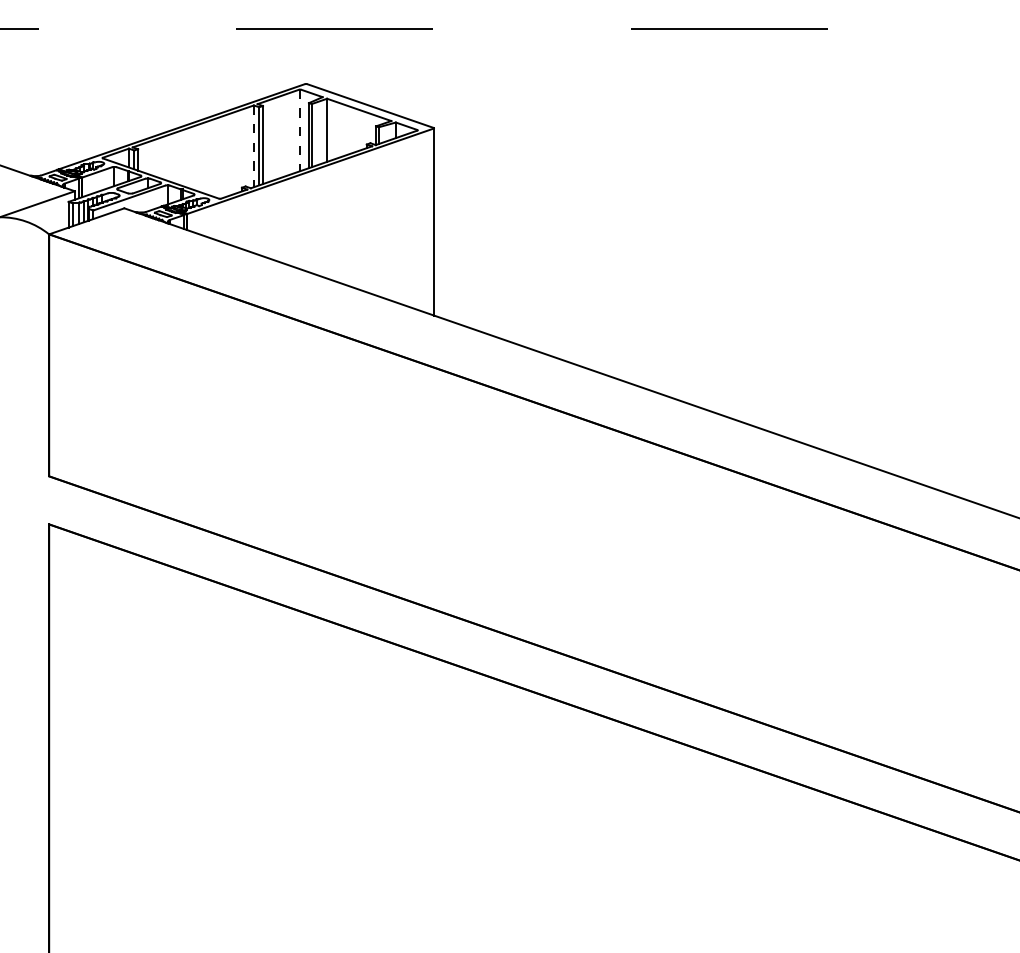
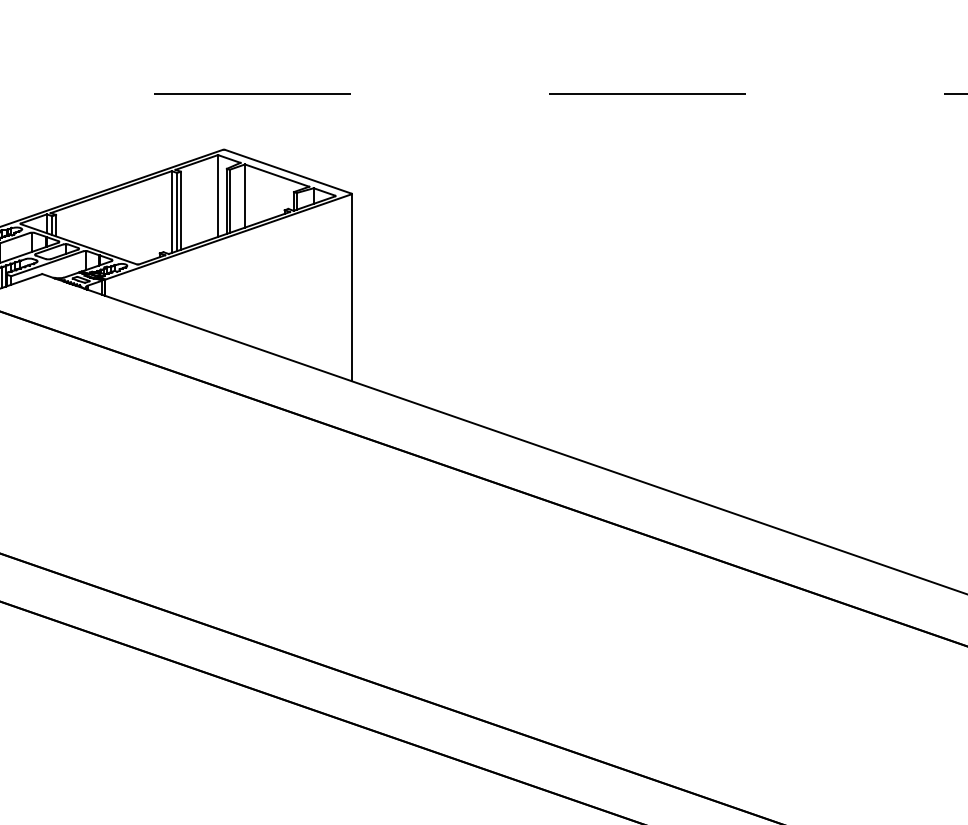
line: (300, 130) -> (218, 196), dashed -> solid
line: (253, 146) -> (171, 212), dashed -> solid

